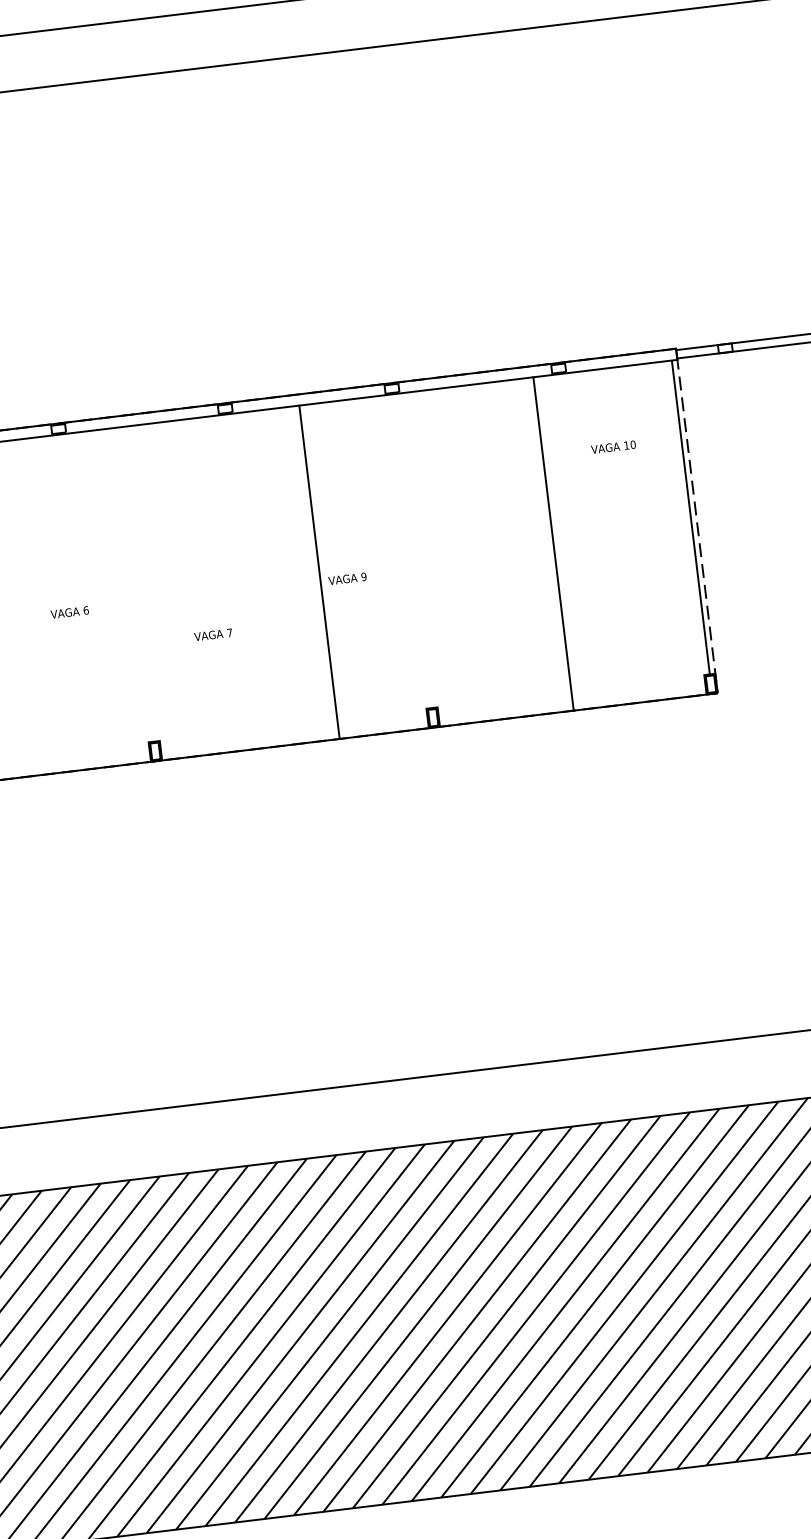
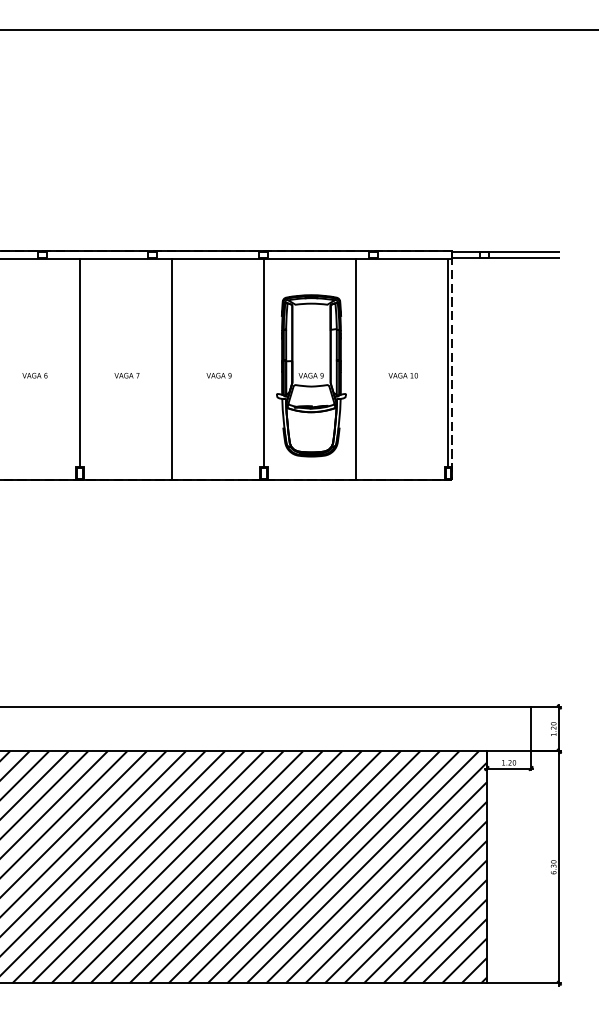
text: (612, 447) -> (402, 375), moved
line: (413, 550) -> (264, 362), added
part: (486, 561) -> (311, 375), added
line: (319, 571) -> (172, 368), moved
line: (134, 584) -> (79, 362), added
text: (212, 634) -> (126, 375), moved

